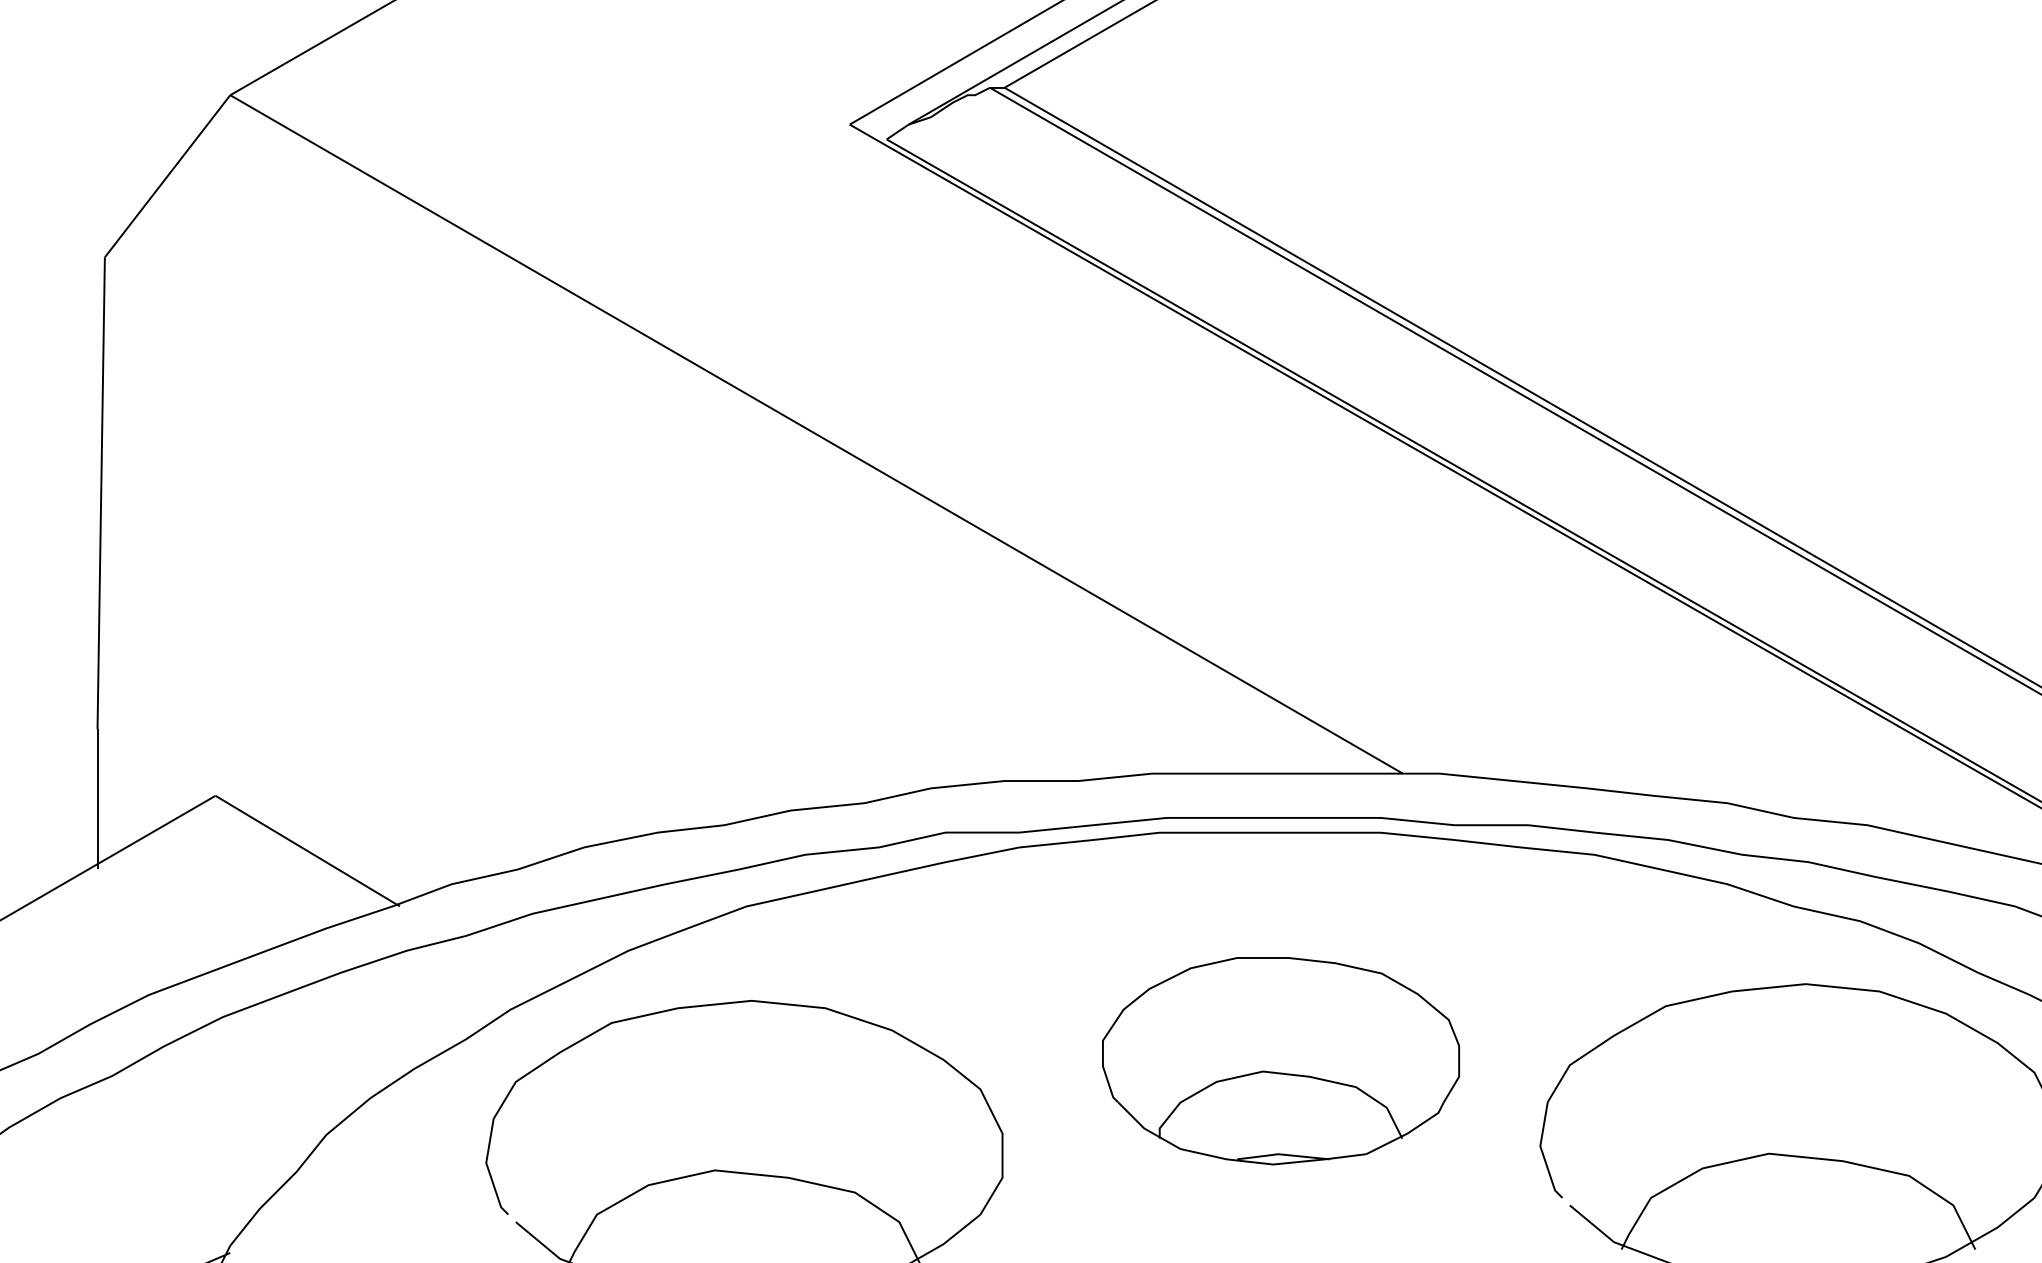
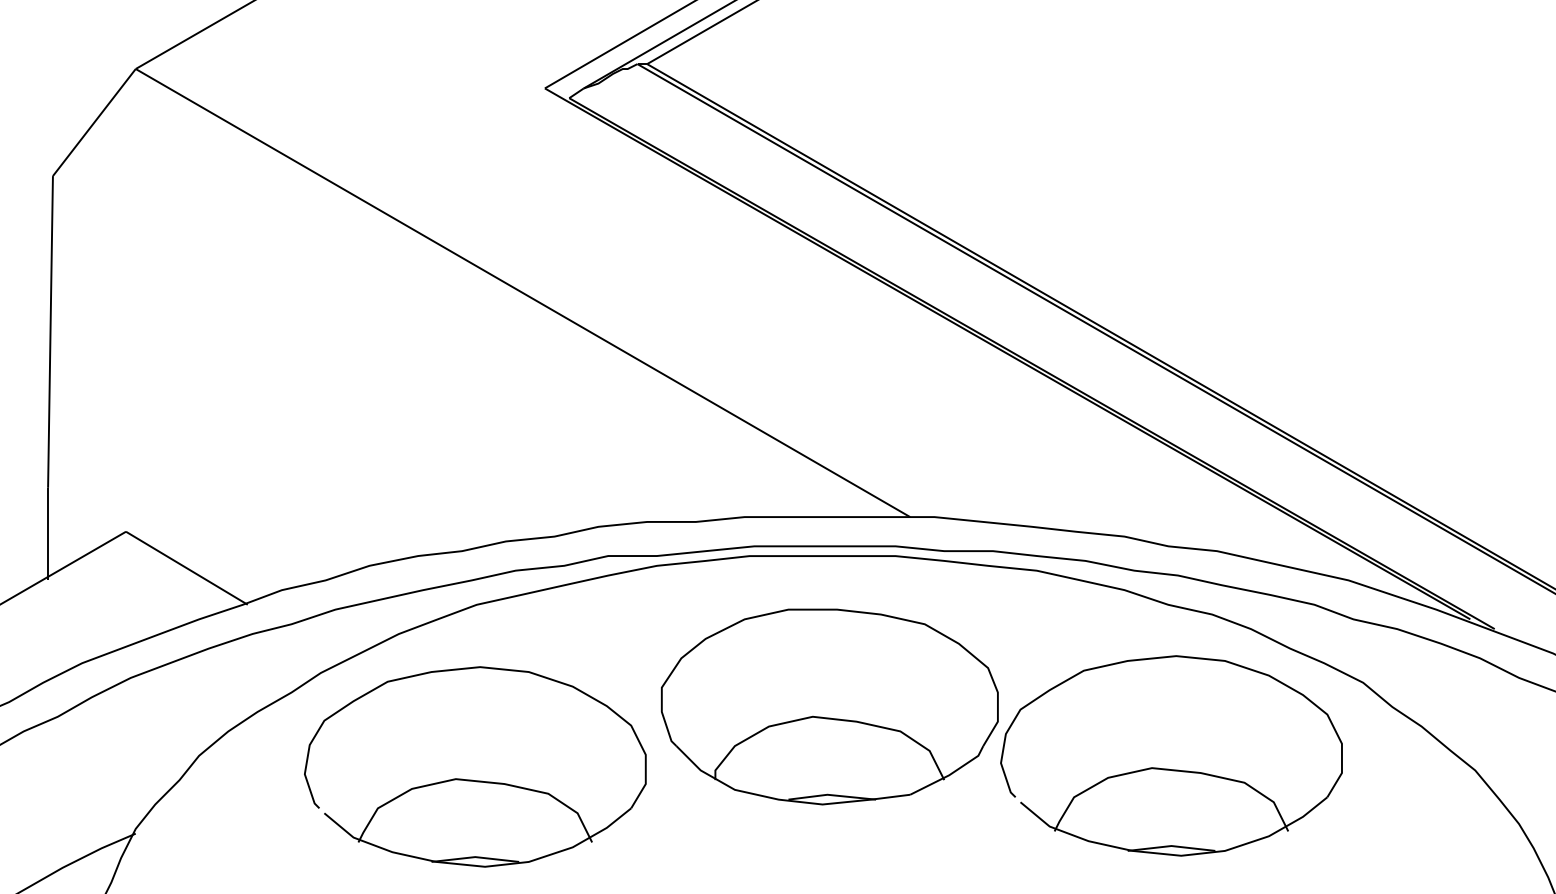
part: (1280, 1060) -> (829, 706), size x1.43

